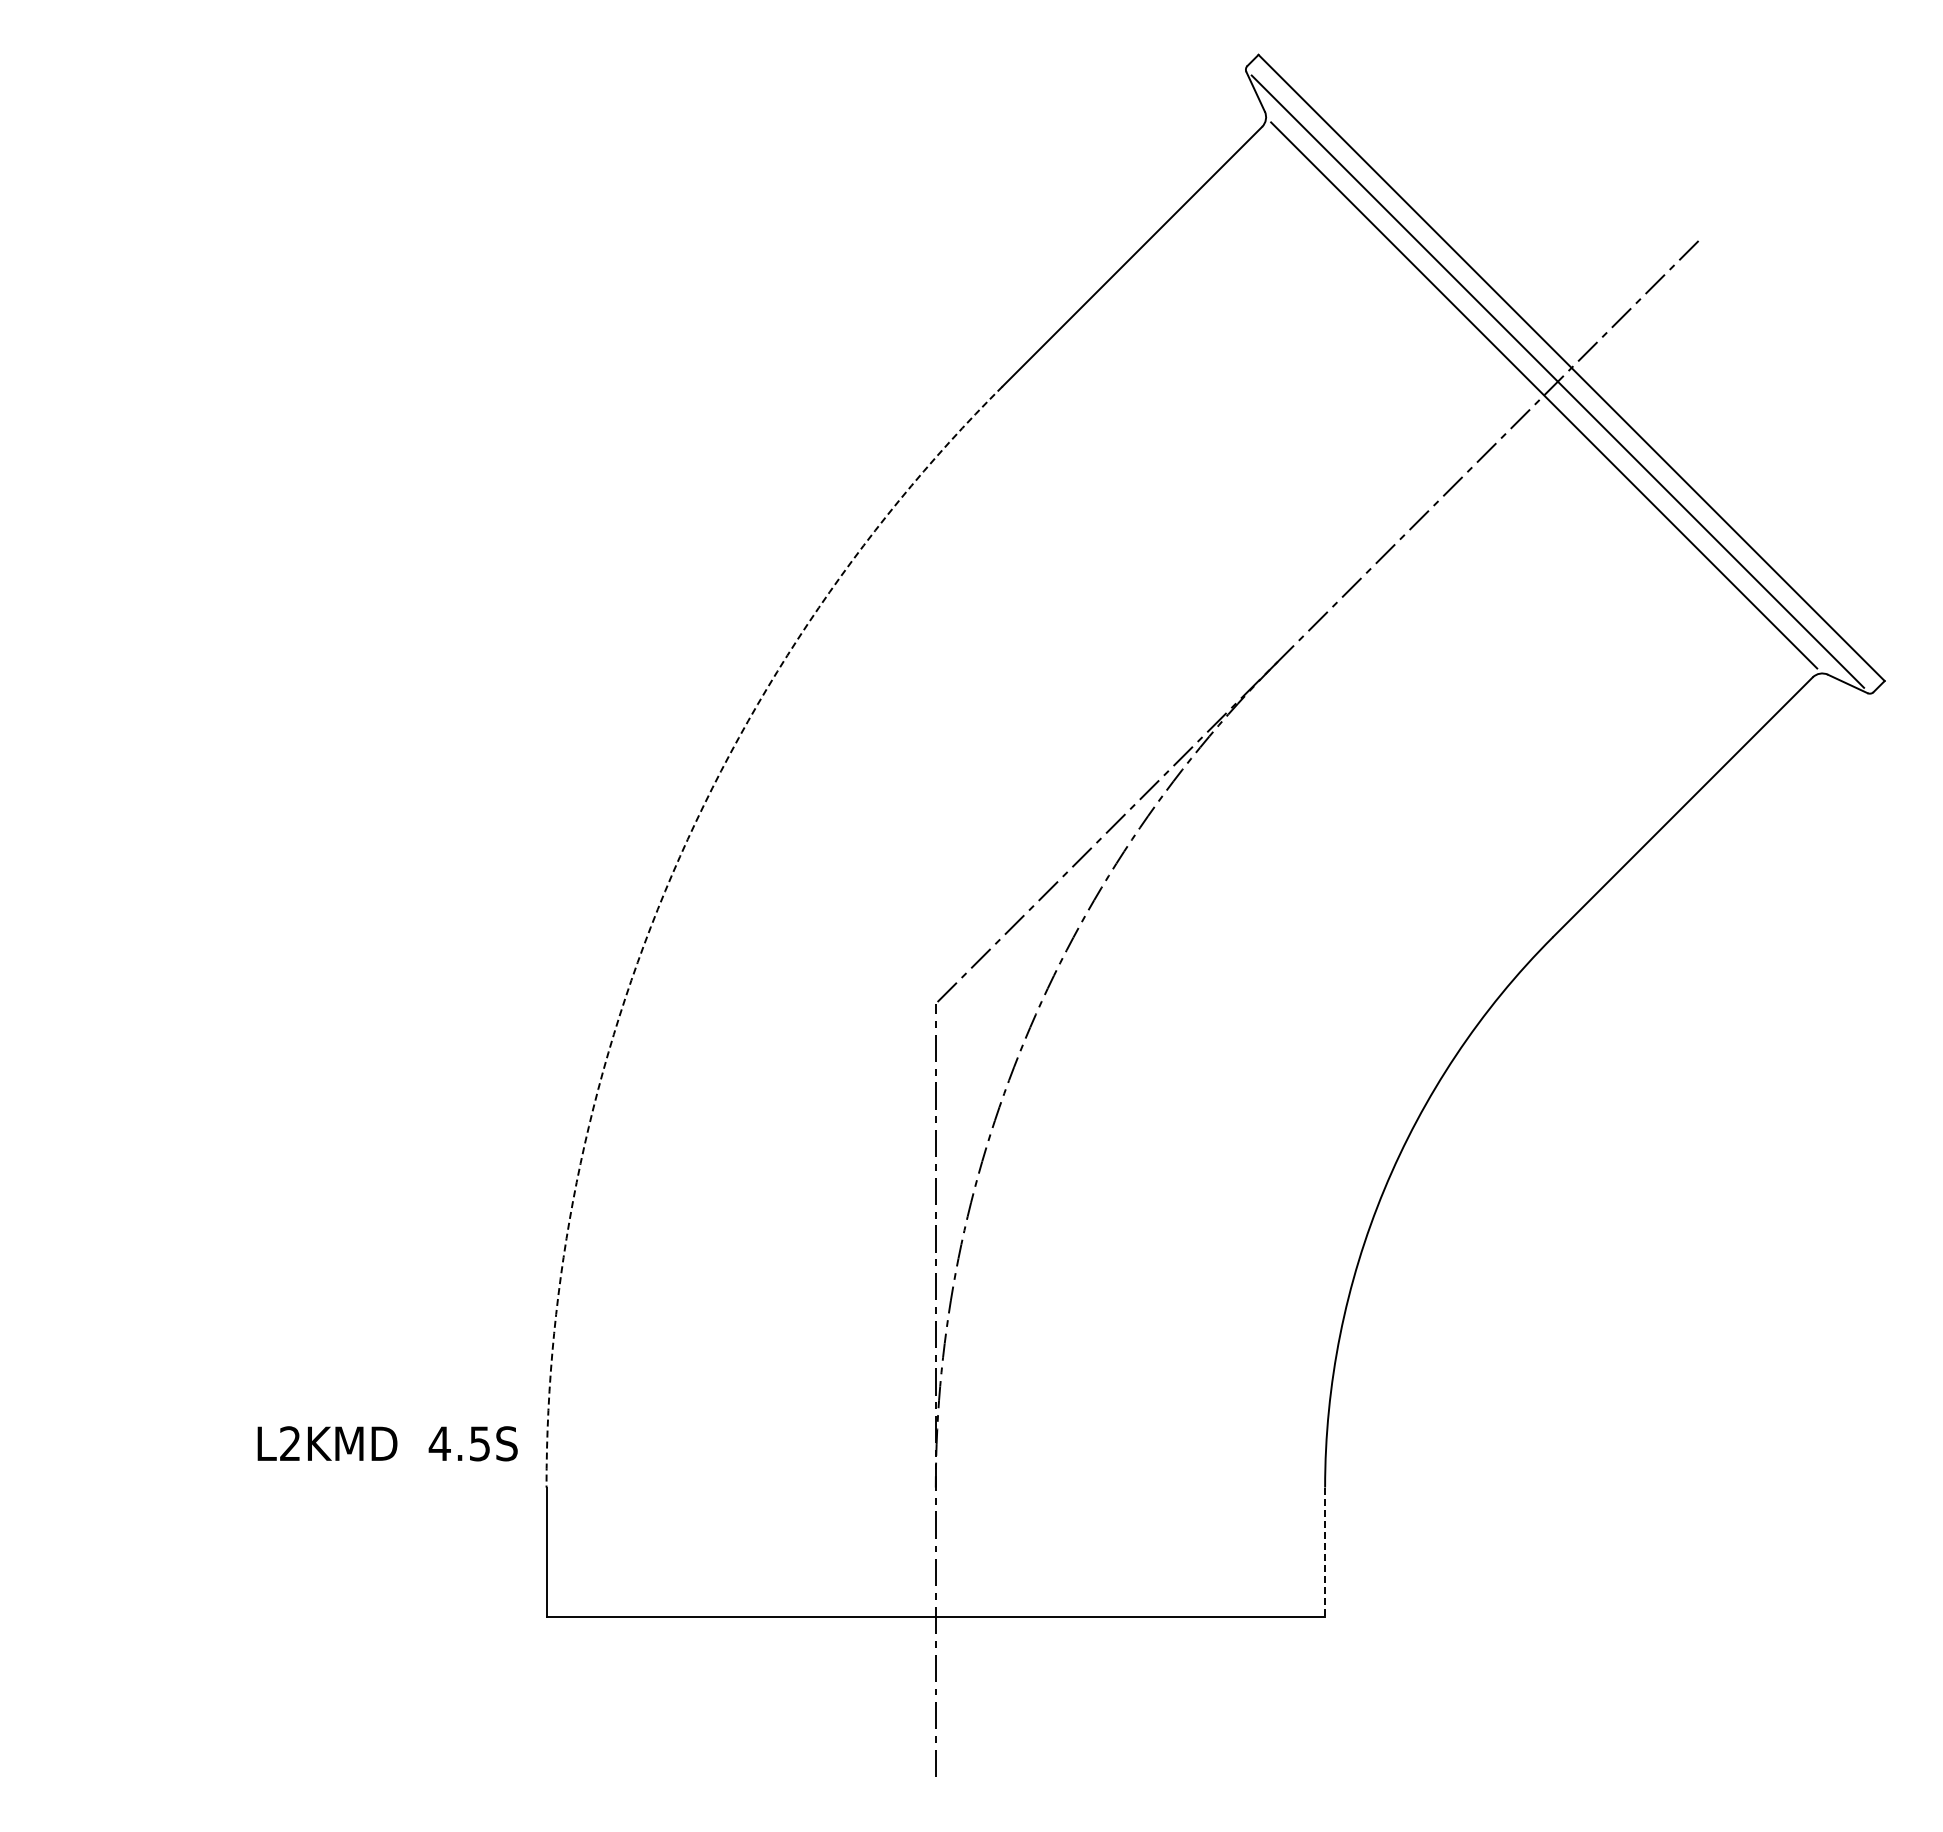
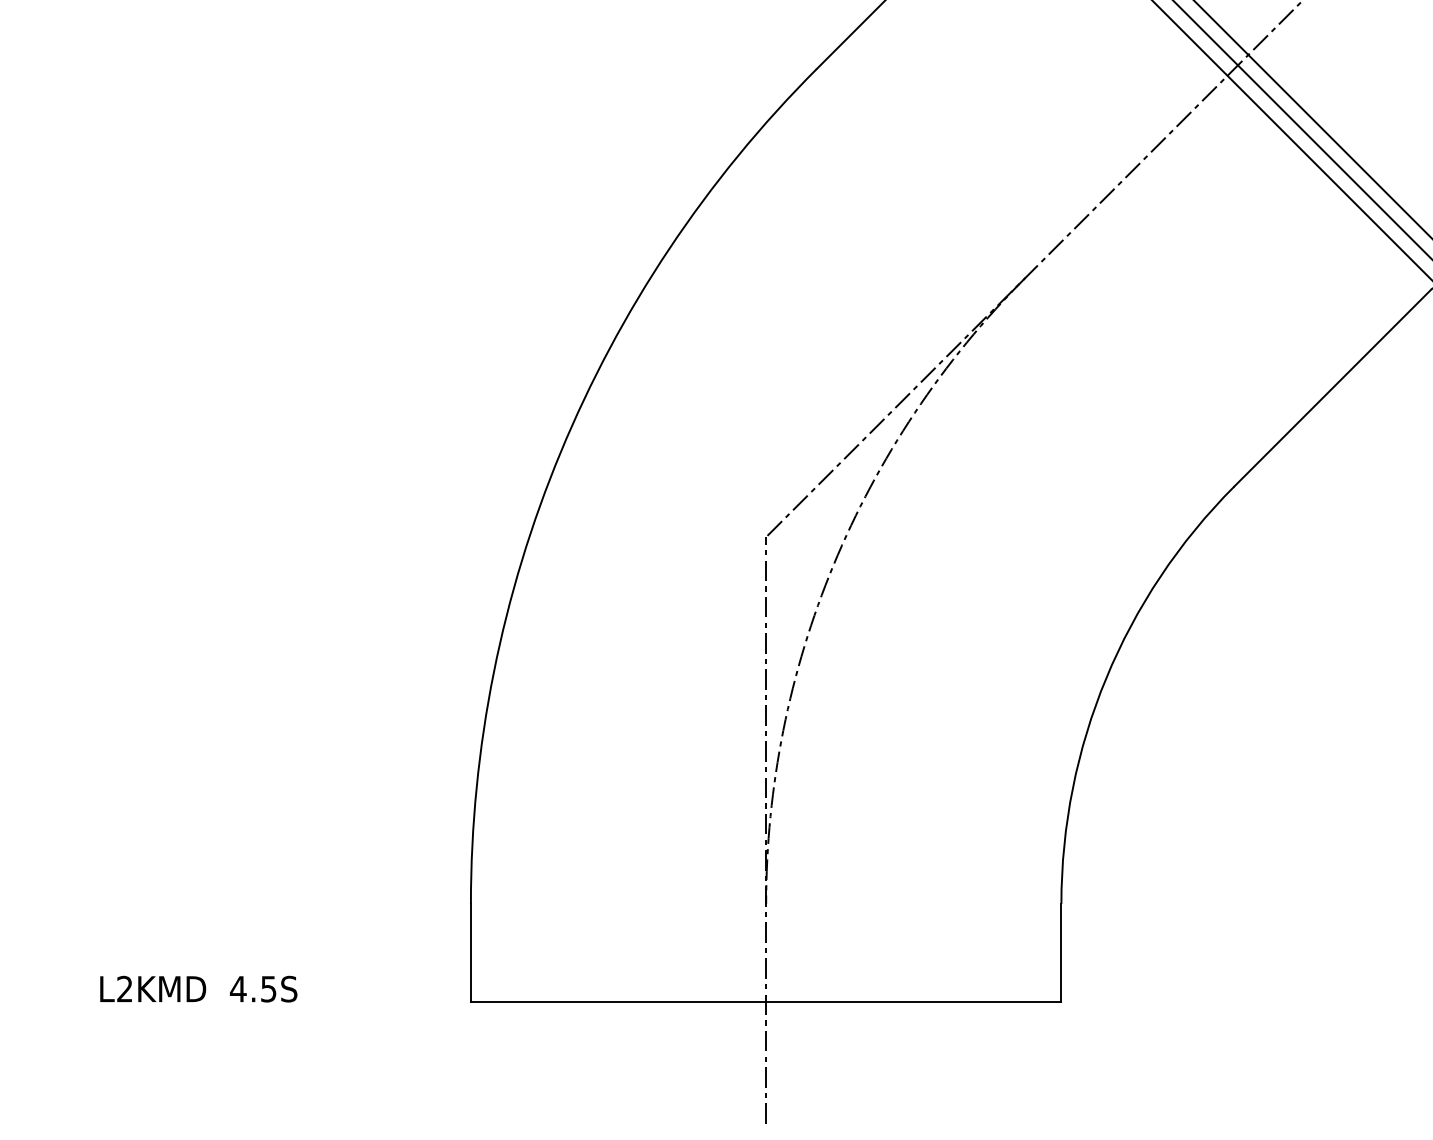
arc: (665, 891) -> (561, 452), dashed -> solid
text: (387, 1443) -> (198, 988), moved
line: (1325, 1552) -> (1061, 953), dashed -> solid

